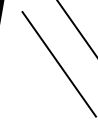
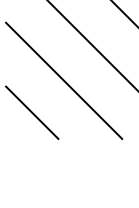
line: (30, 84) -> (32, 112), added

